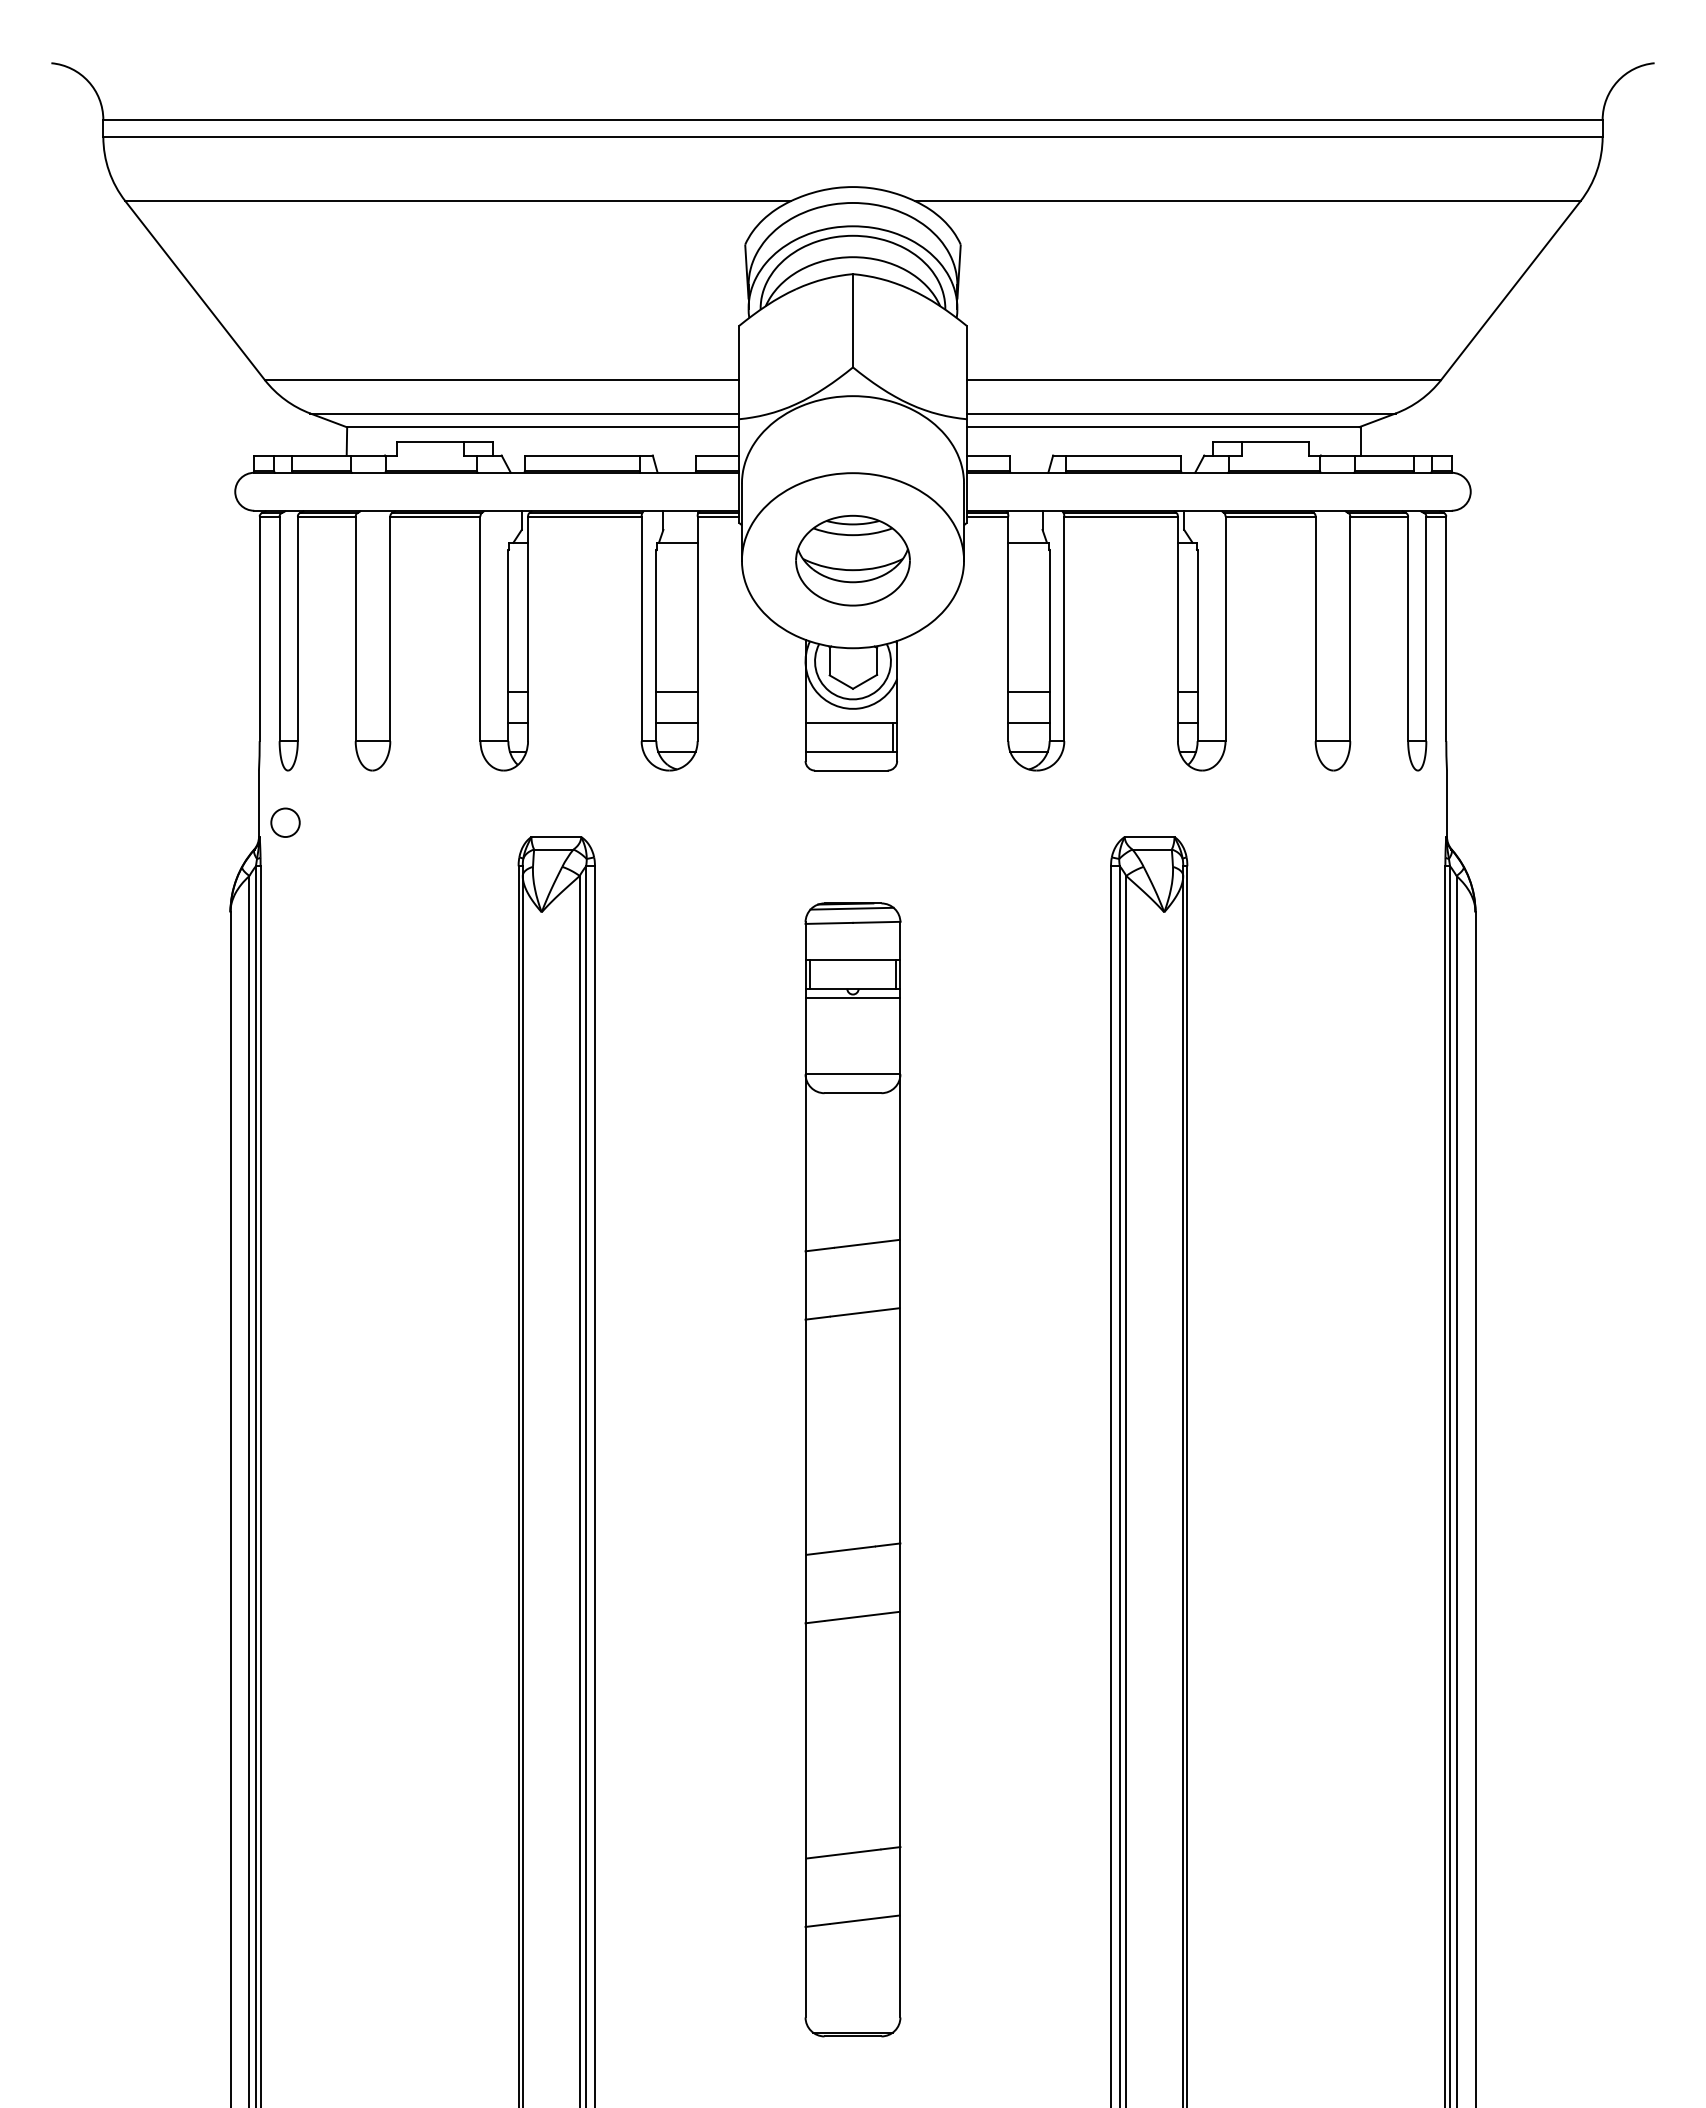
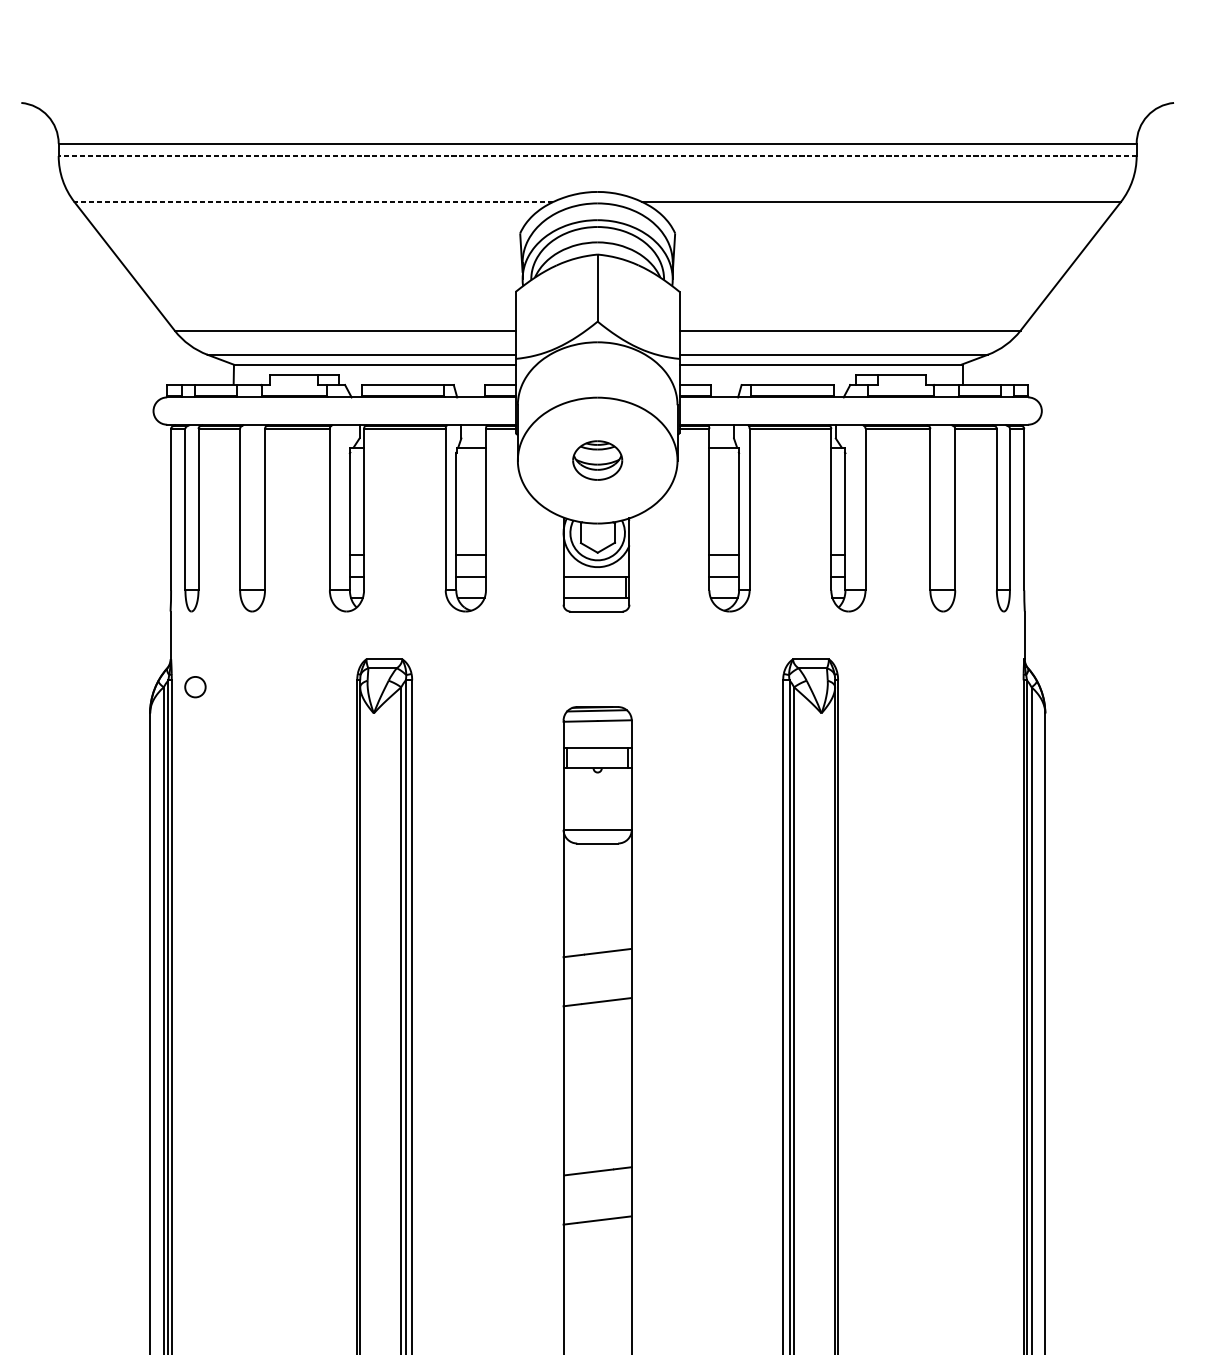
line: (853, 137) -> (598, 156), solid -> dashed
line: (458, 201) -> (314, 202), solid -> dashed
part: (852, 560) -> (597, 460), size x0.6
circle: (285, 822) -> (195, 686), moved
line: (852, 998) -> (597, 775), removed

